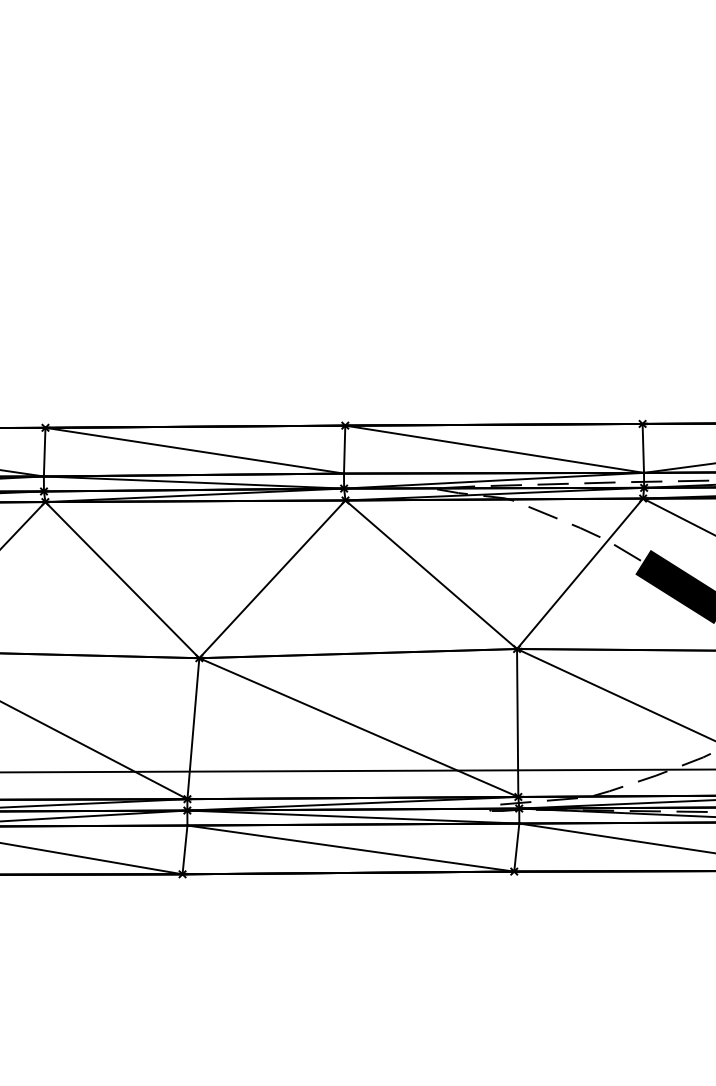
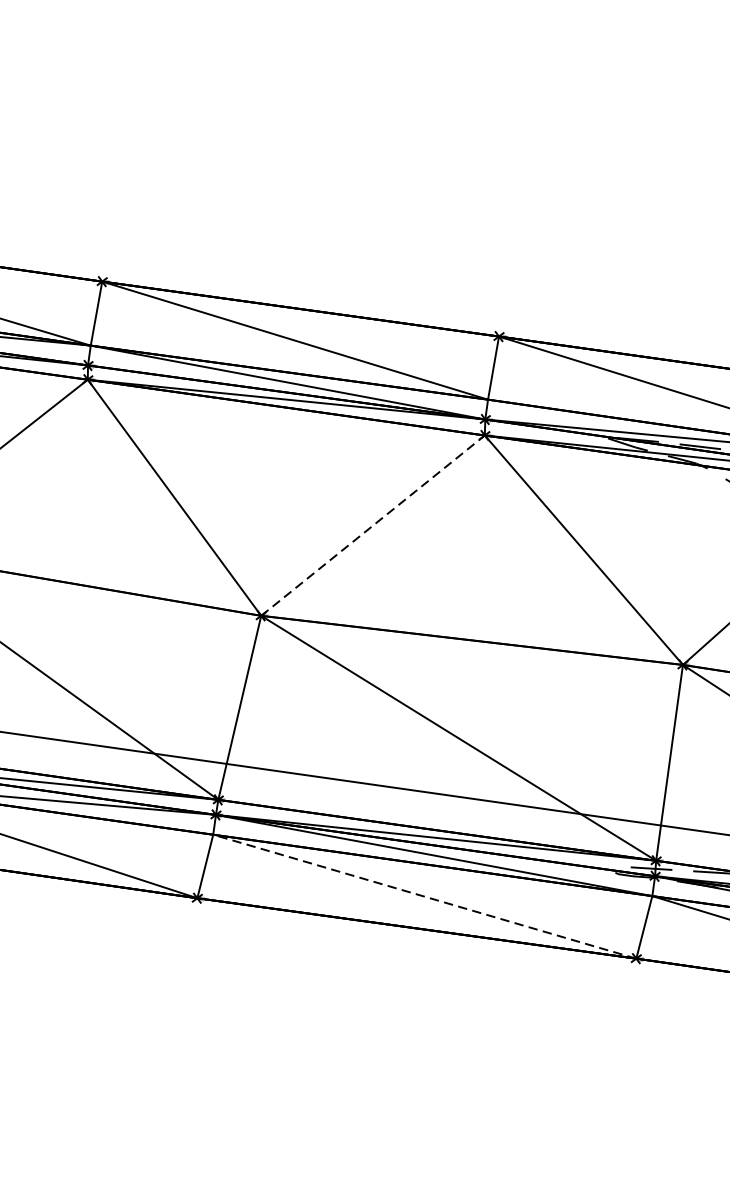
line: (272, 579) -> (373, 525), solid -> dashed
line: (350, 848) -> (424, 896), solid -> dashed

